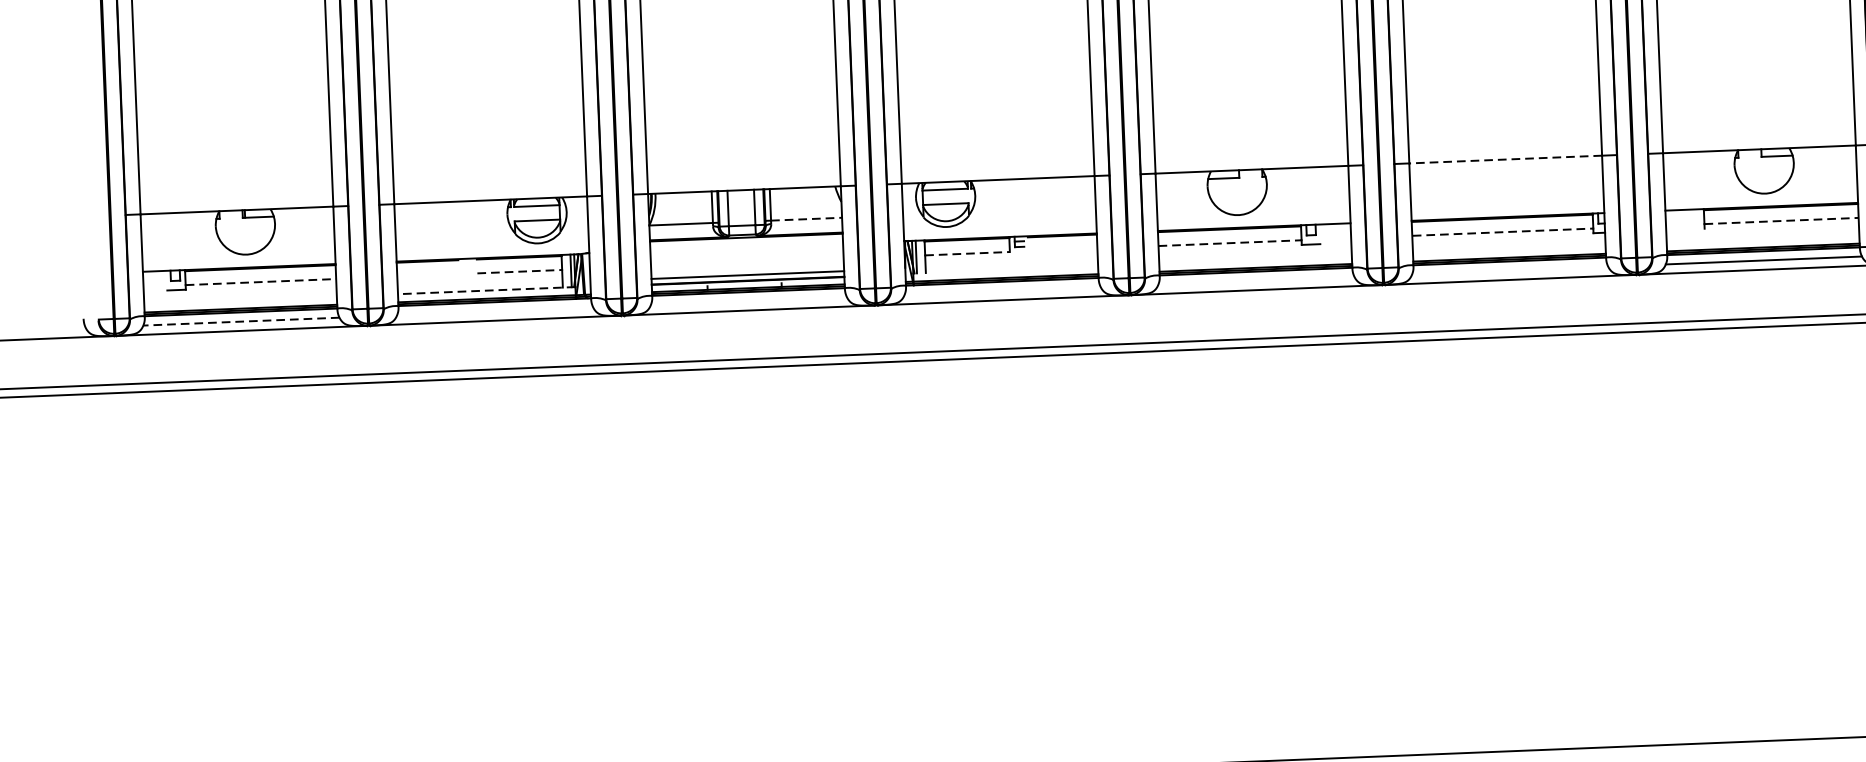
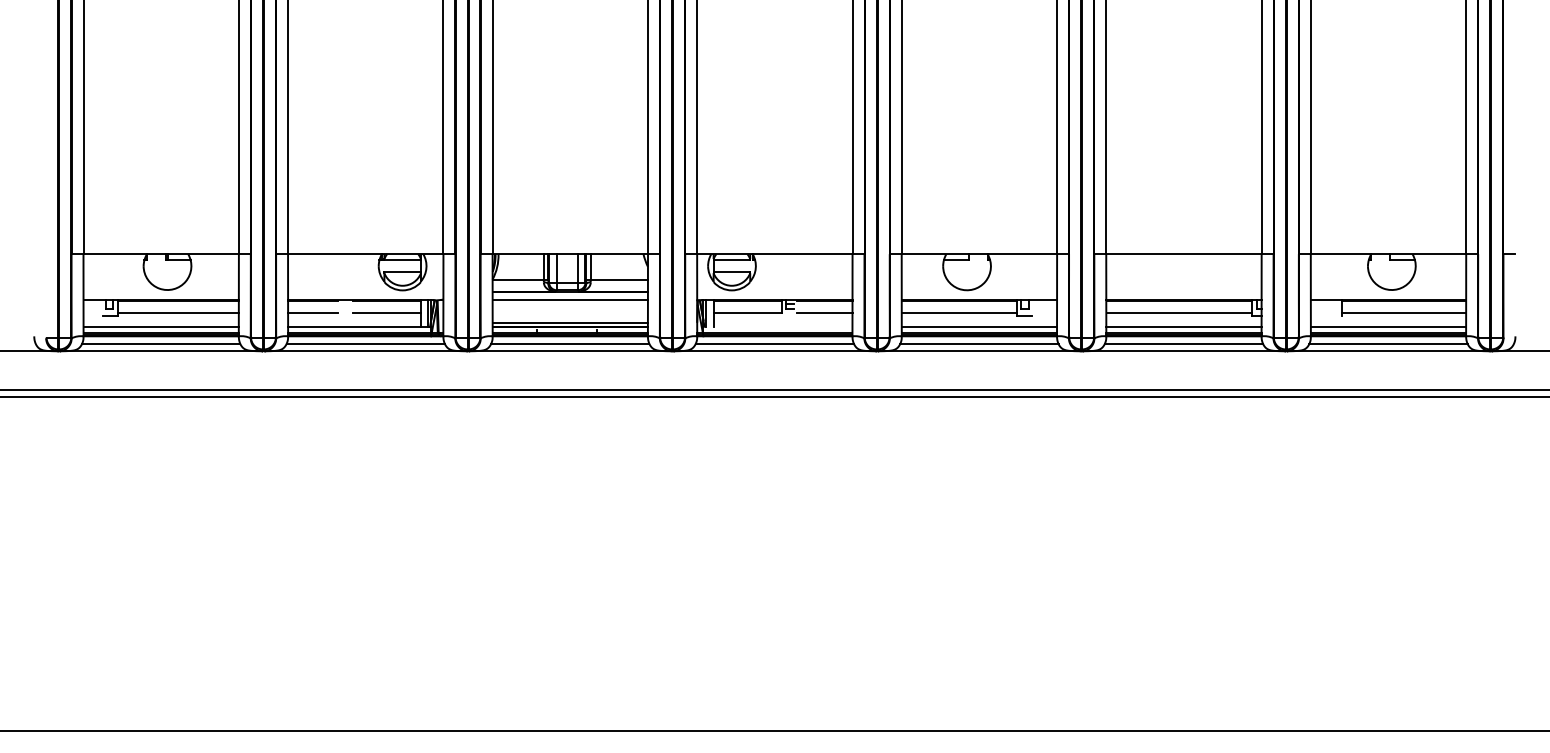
line: (1505, 159) -> (1183, 254), dashed -> solid
line: (806, 219) -> (619, 279), dashed -> solid
line: (1782, 220) -> (1404, 312), dashed -> solid
line: (1503, 232) -> (1179, 312), dashed -> solid
line: (1763, 239) -> (1388, 326), added
line: (1230, 243) -> (959, 312), dashed -> solid
line: (745, 246) -> (569, 299), added
line: (1062, 249) -> (824, 312), added
line: (1508, 249) -> (1183, 326), added
line: (968, 253) -> (748, 312), dashed -> solid
line: (1255, 259) -> (979, 326), added
line: (1509, 270) -> (1183, 343), added
line: (520, 271) -> (387, 312), dashed -> solid
line: (427, 275) -> (312, 312), added
line: (1256, 280) -> (979, 343), added
line: (261, 281) -> (178, 312), dashed -> solid
line: (486, 290) -> (359, 326), dashed -> solid
line: (1002, 290) -> (774, 343), added
line: (239, 300) -> (160, 326), added
line: (749, 300) -> (570, 343), added
line: (494, 311) -> (365, 343), added
line: (240, 321) -> (160, 343), dashed -> solid

